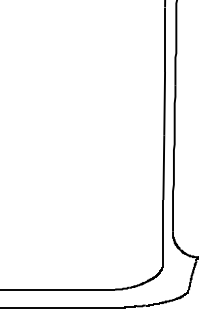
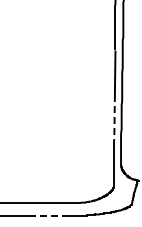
line: (163, 167) -> (114, 117), solid -> dashed
line: (72, 307) -> (50, 215), solid -> dashed

